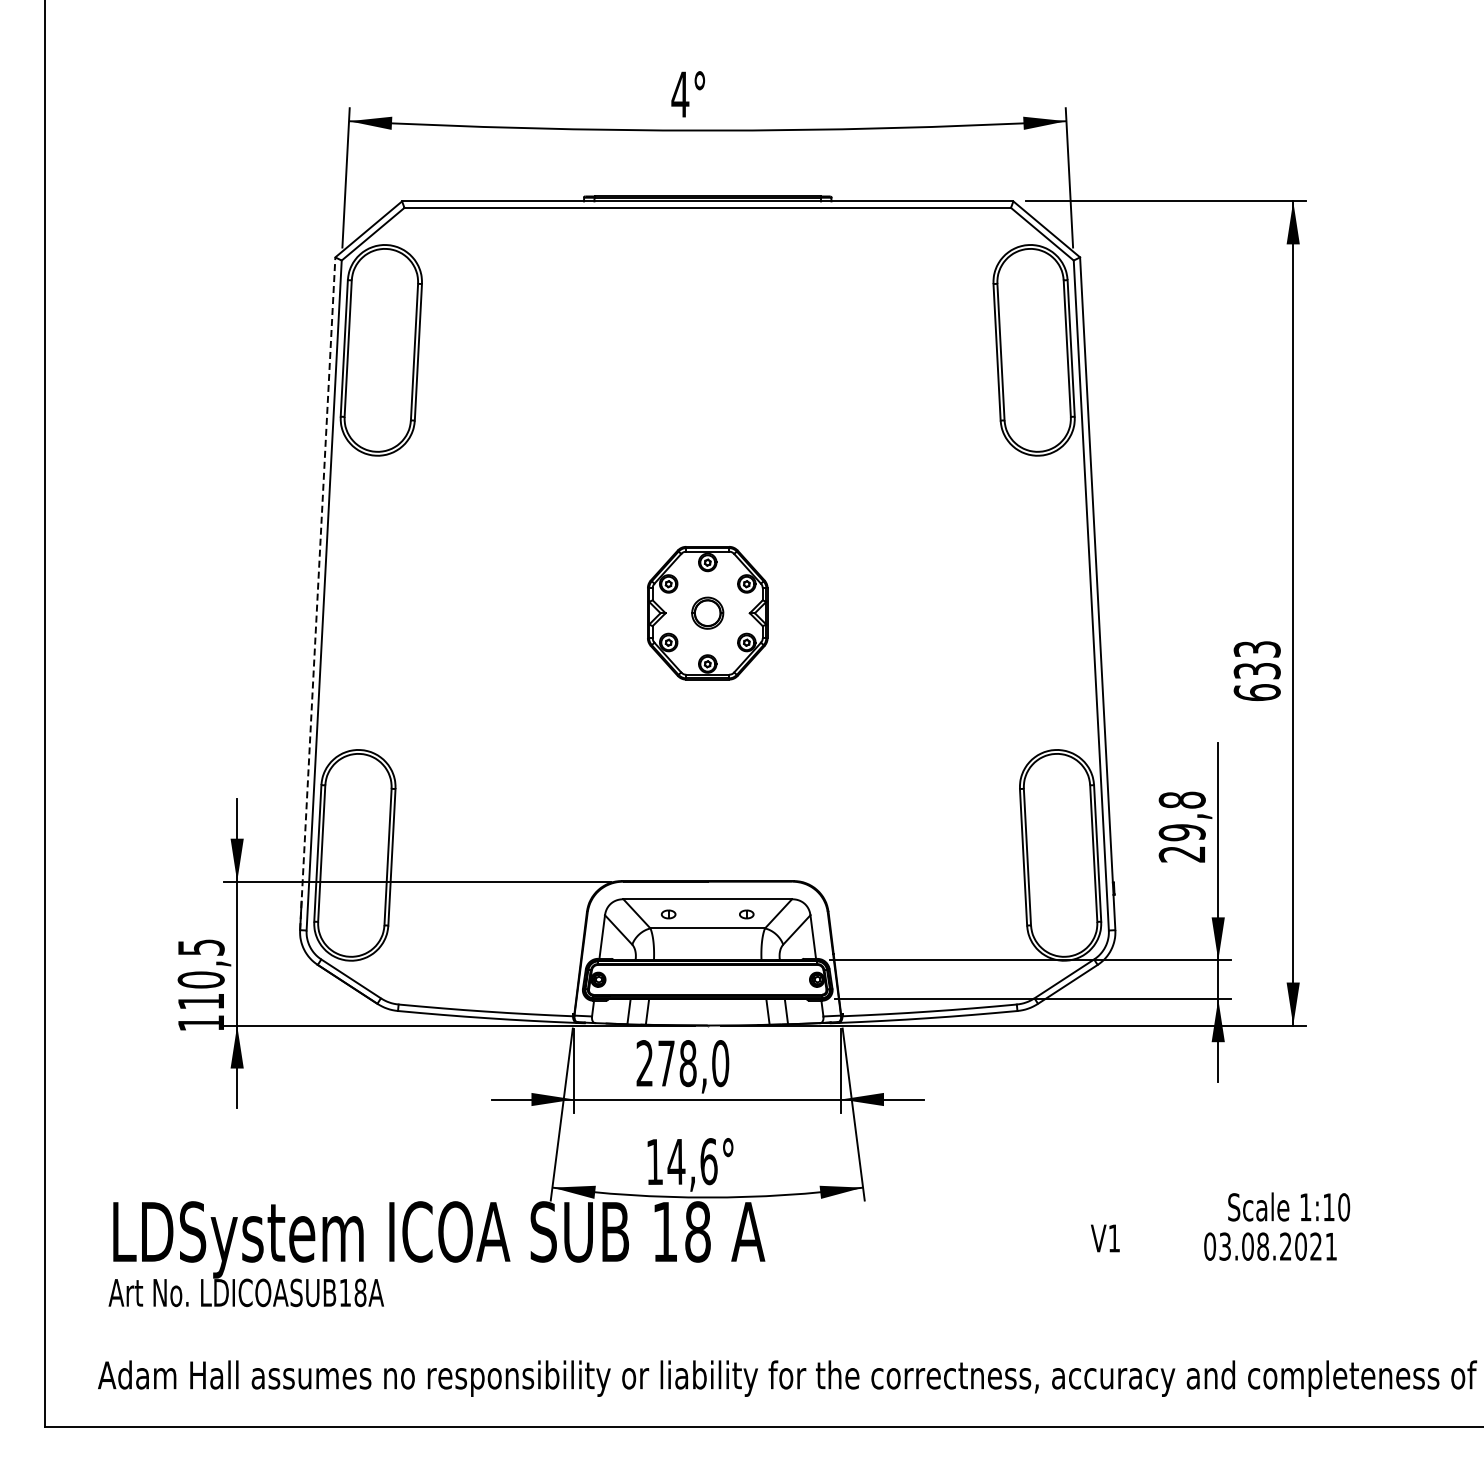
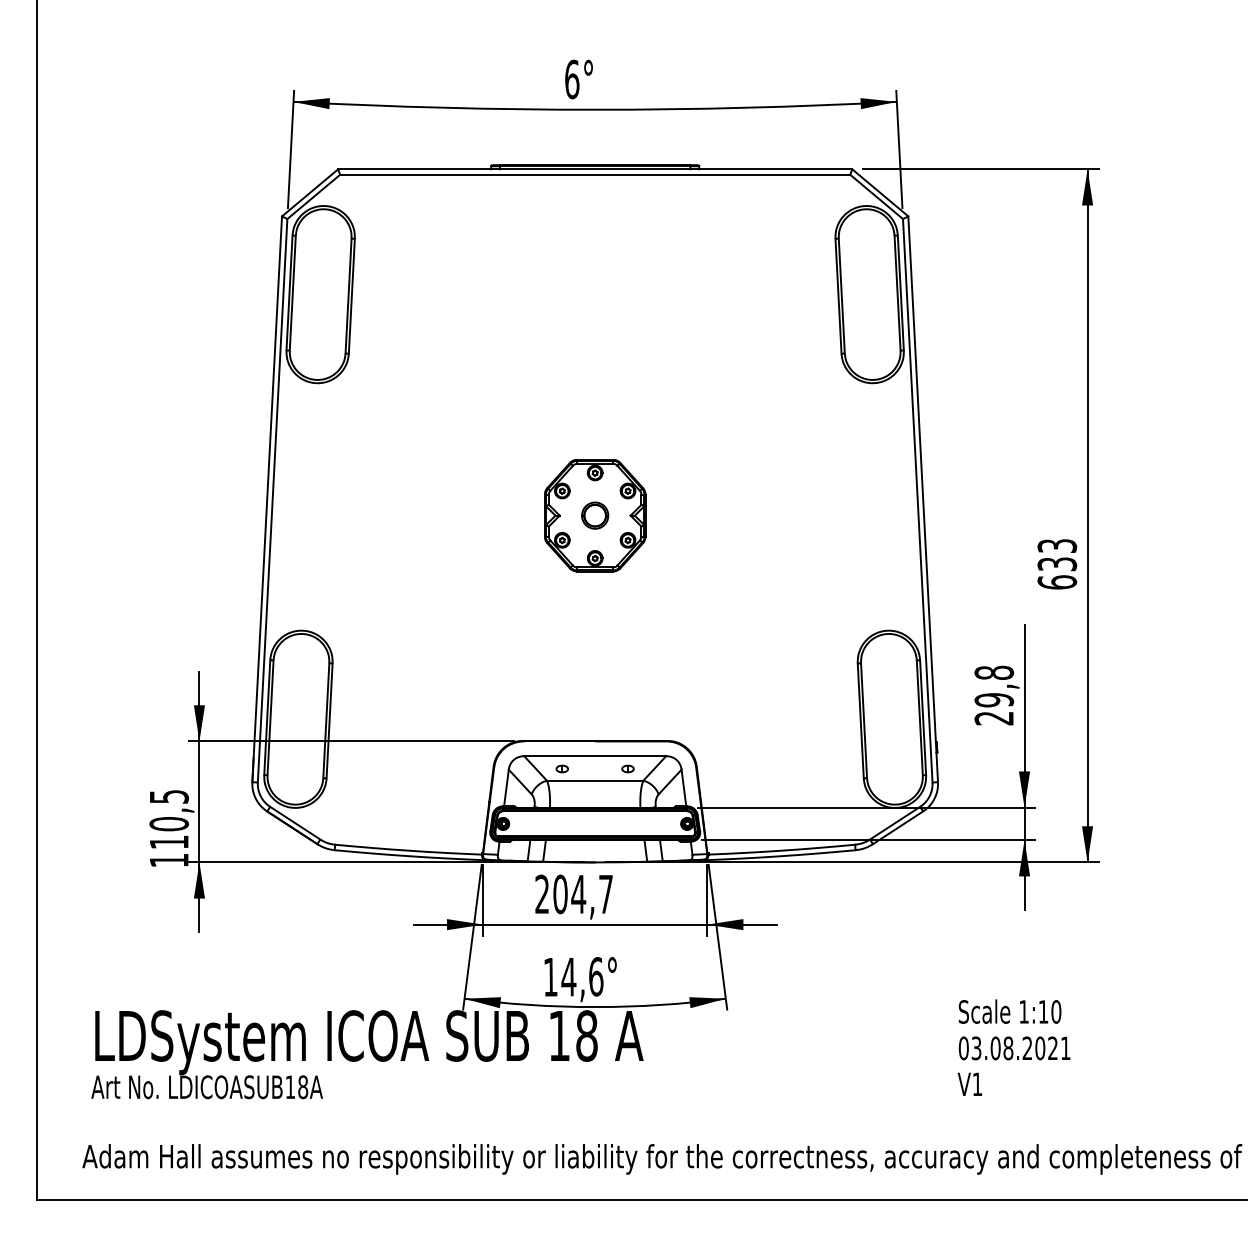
text: (680, 94) -> (572, 79), 4° -> 6°
line: (317, 593) -> (266, 499), dashed -> solid
text: (693, 1063) -> (583, 894), 278,0 -> 204,7
text: (1289, 1206) -> (1010, 1011), moved
text: (1105, 1238) -> (970, 1084), moved
text: (1270, 1246) -> (1014, 1048), moved

